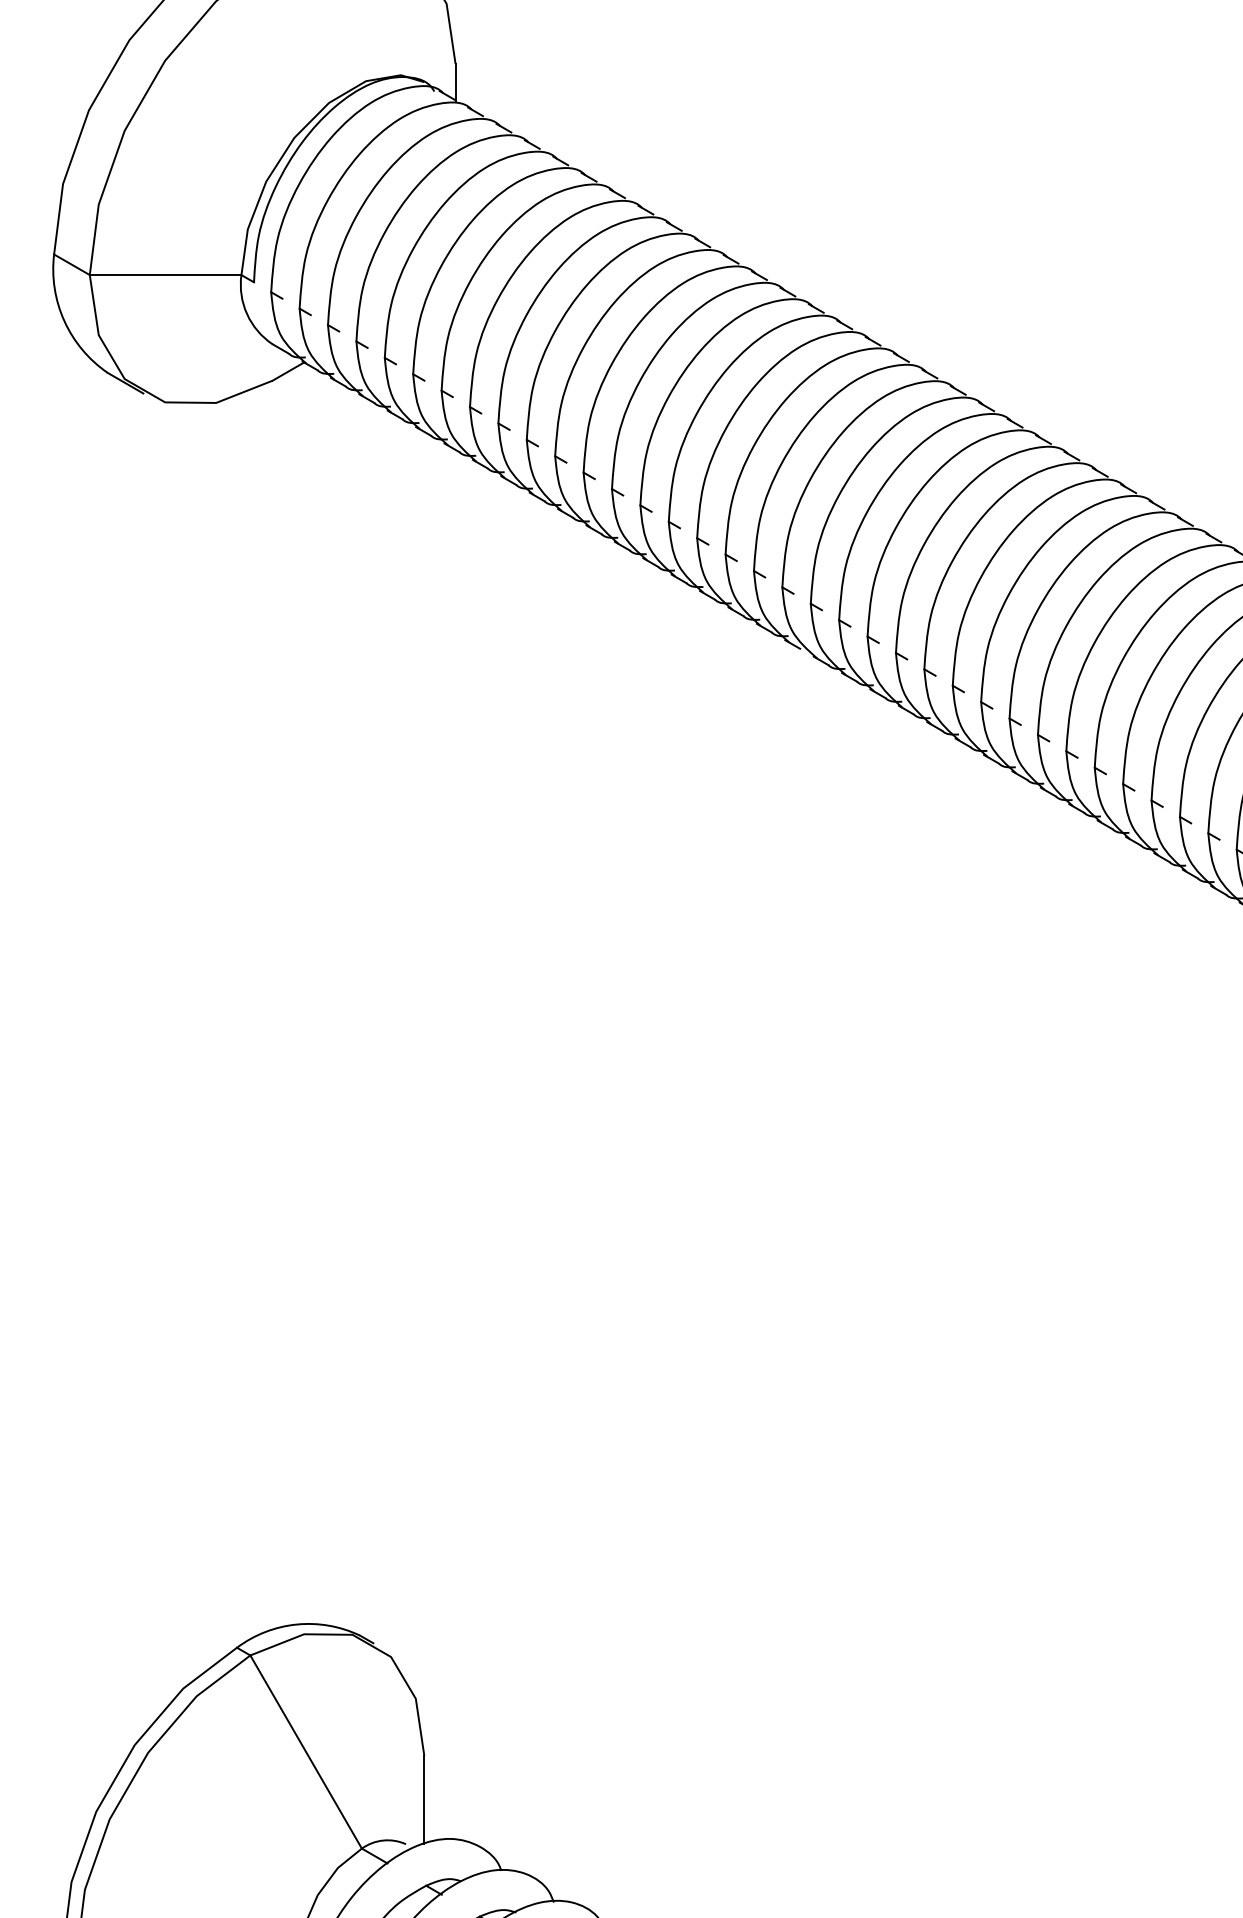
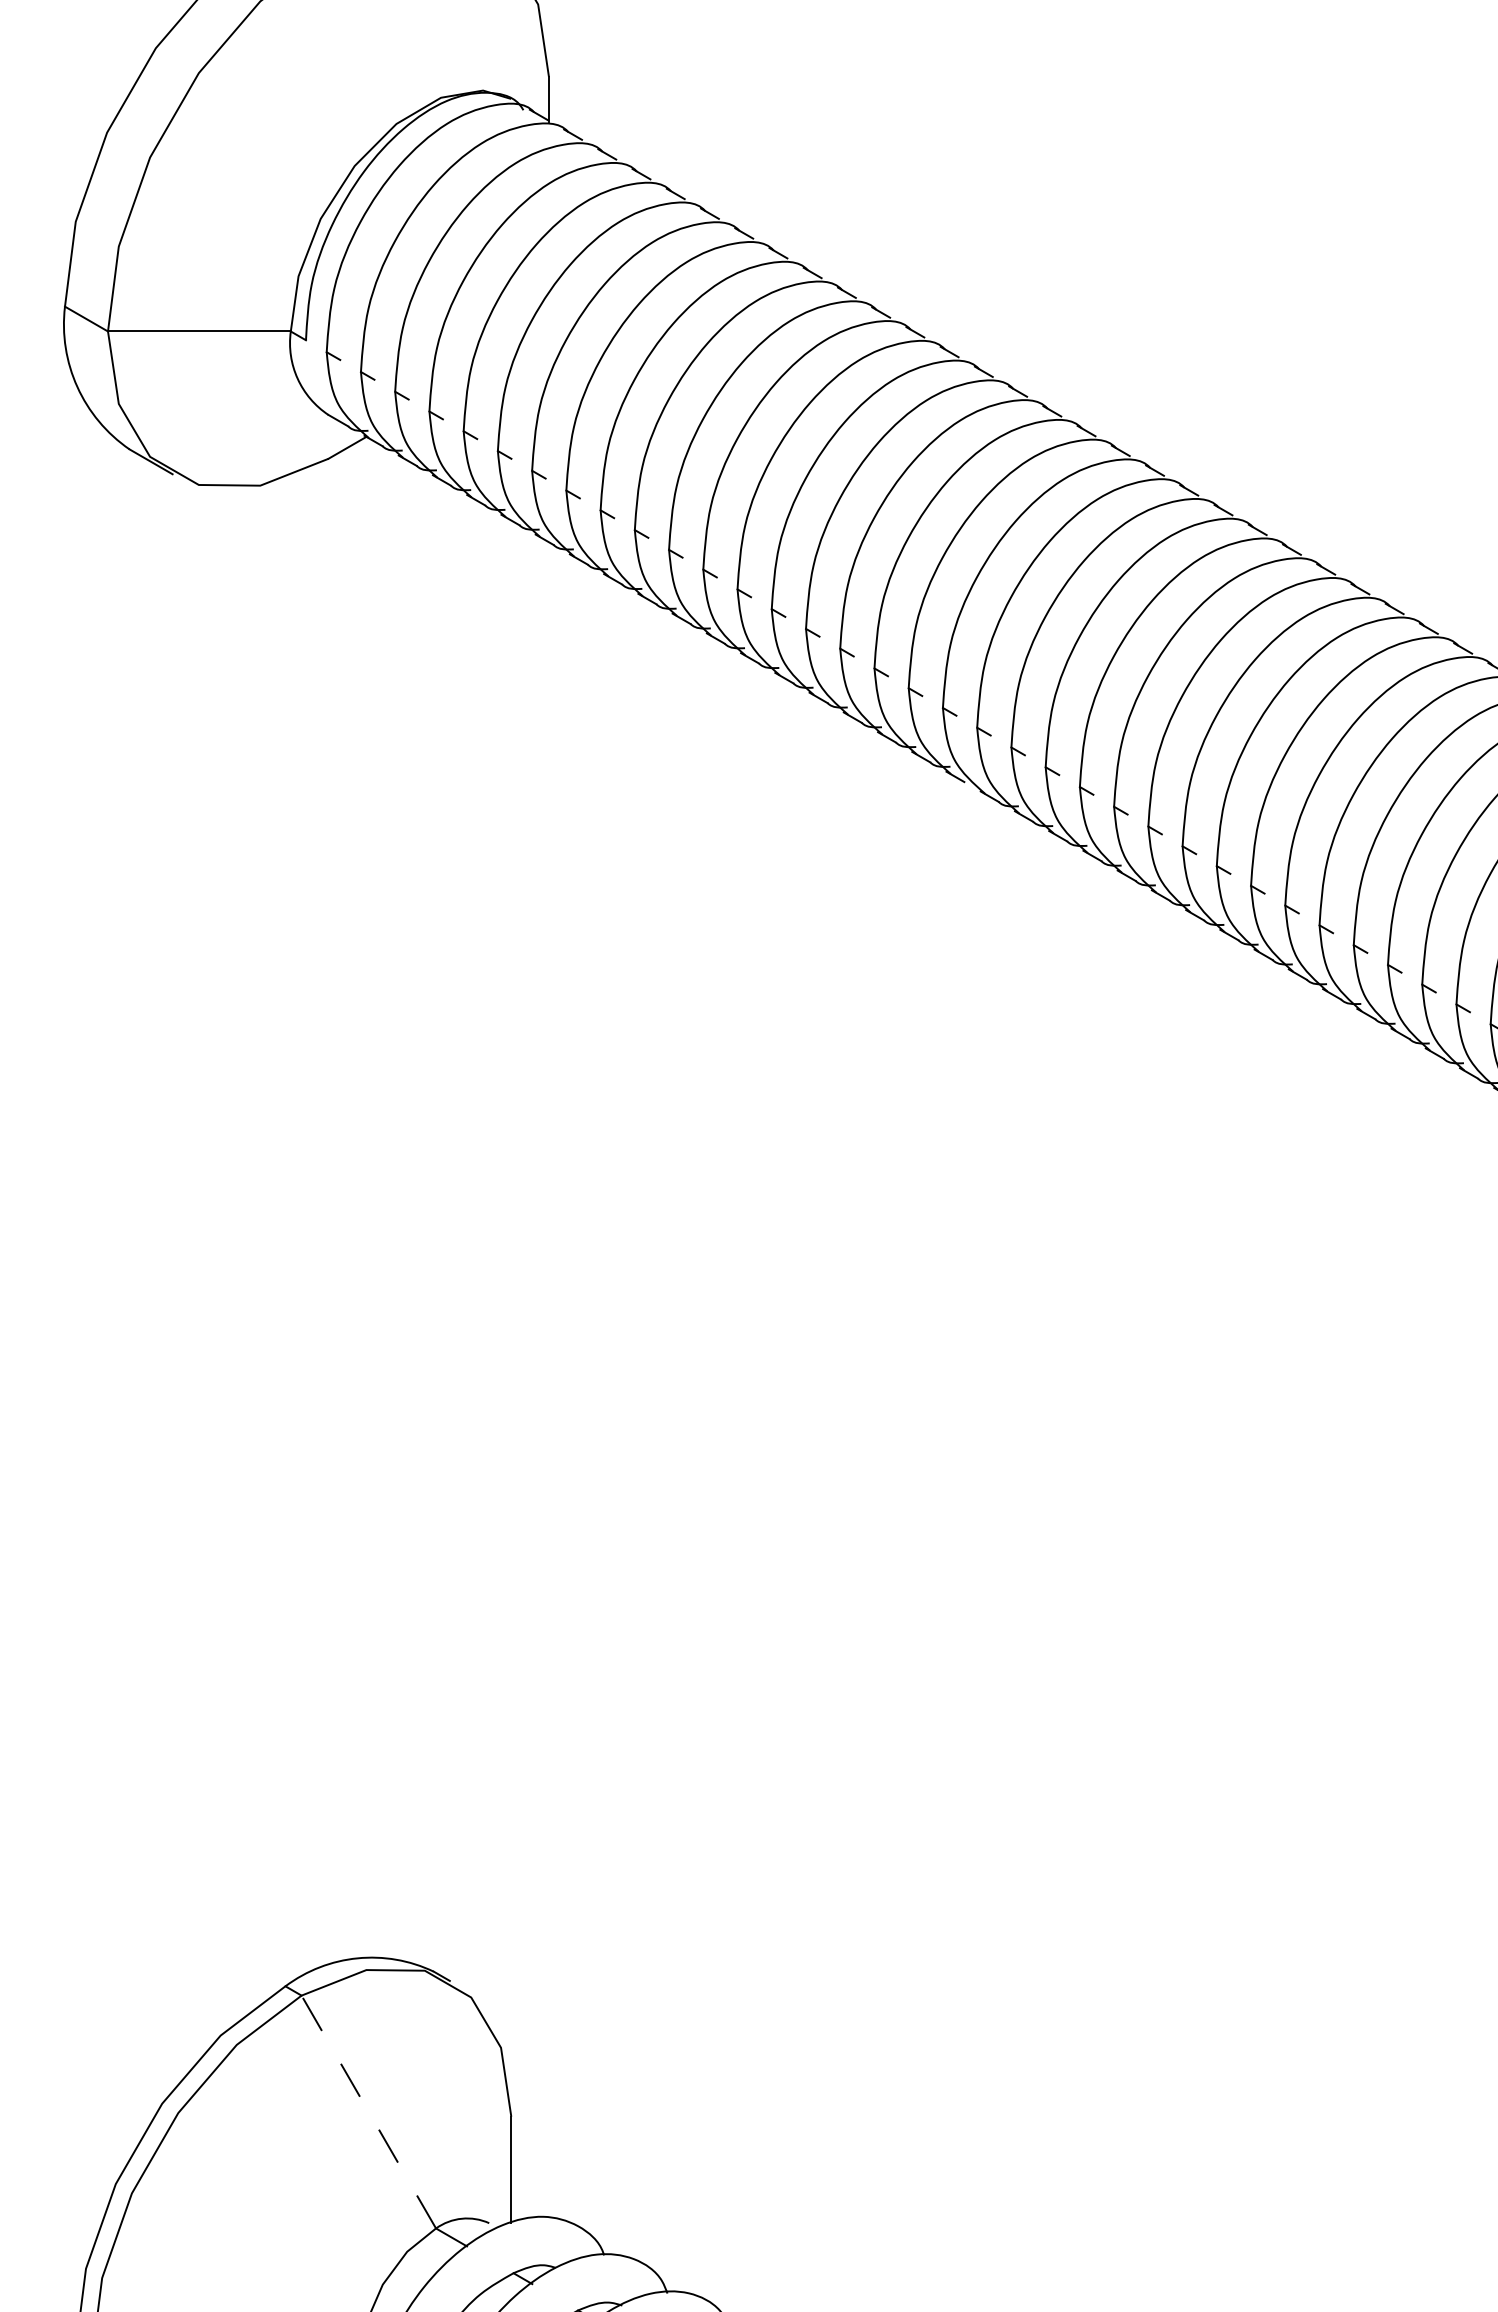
line: (305, 1751) -> (368, 2111), solid -> dashed

